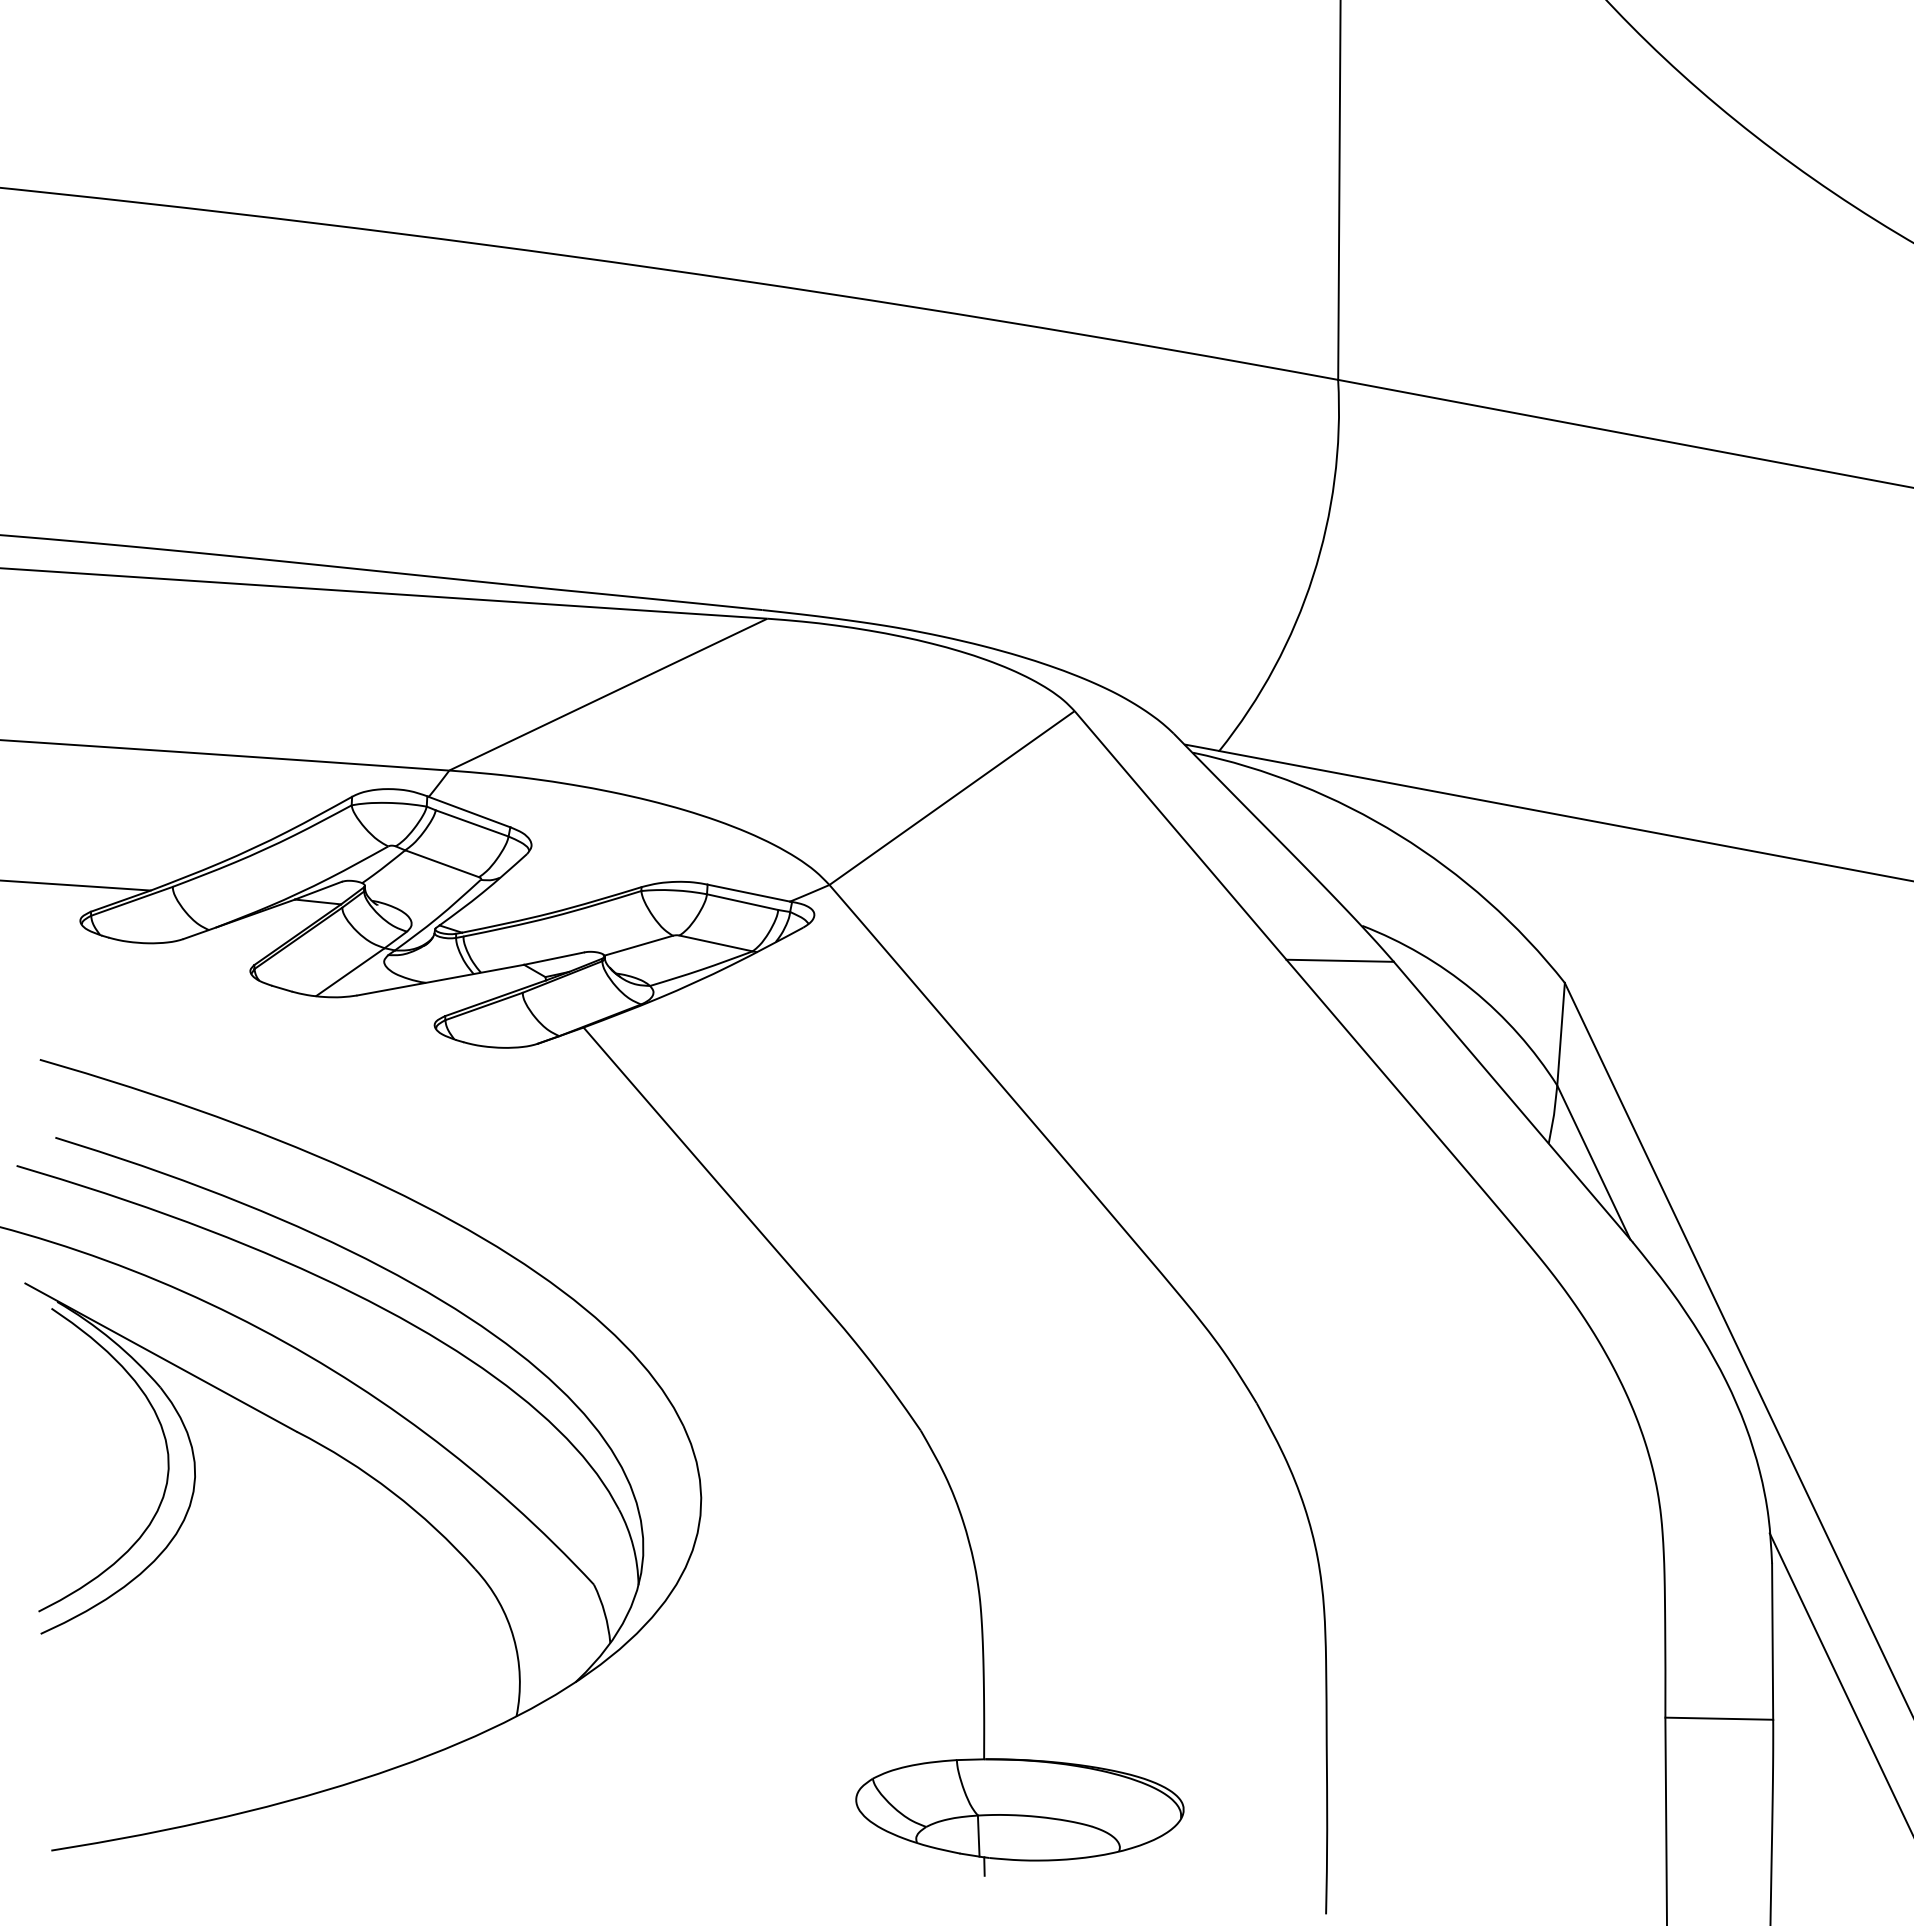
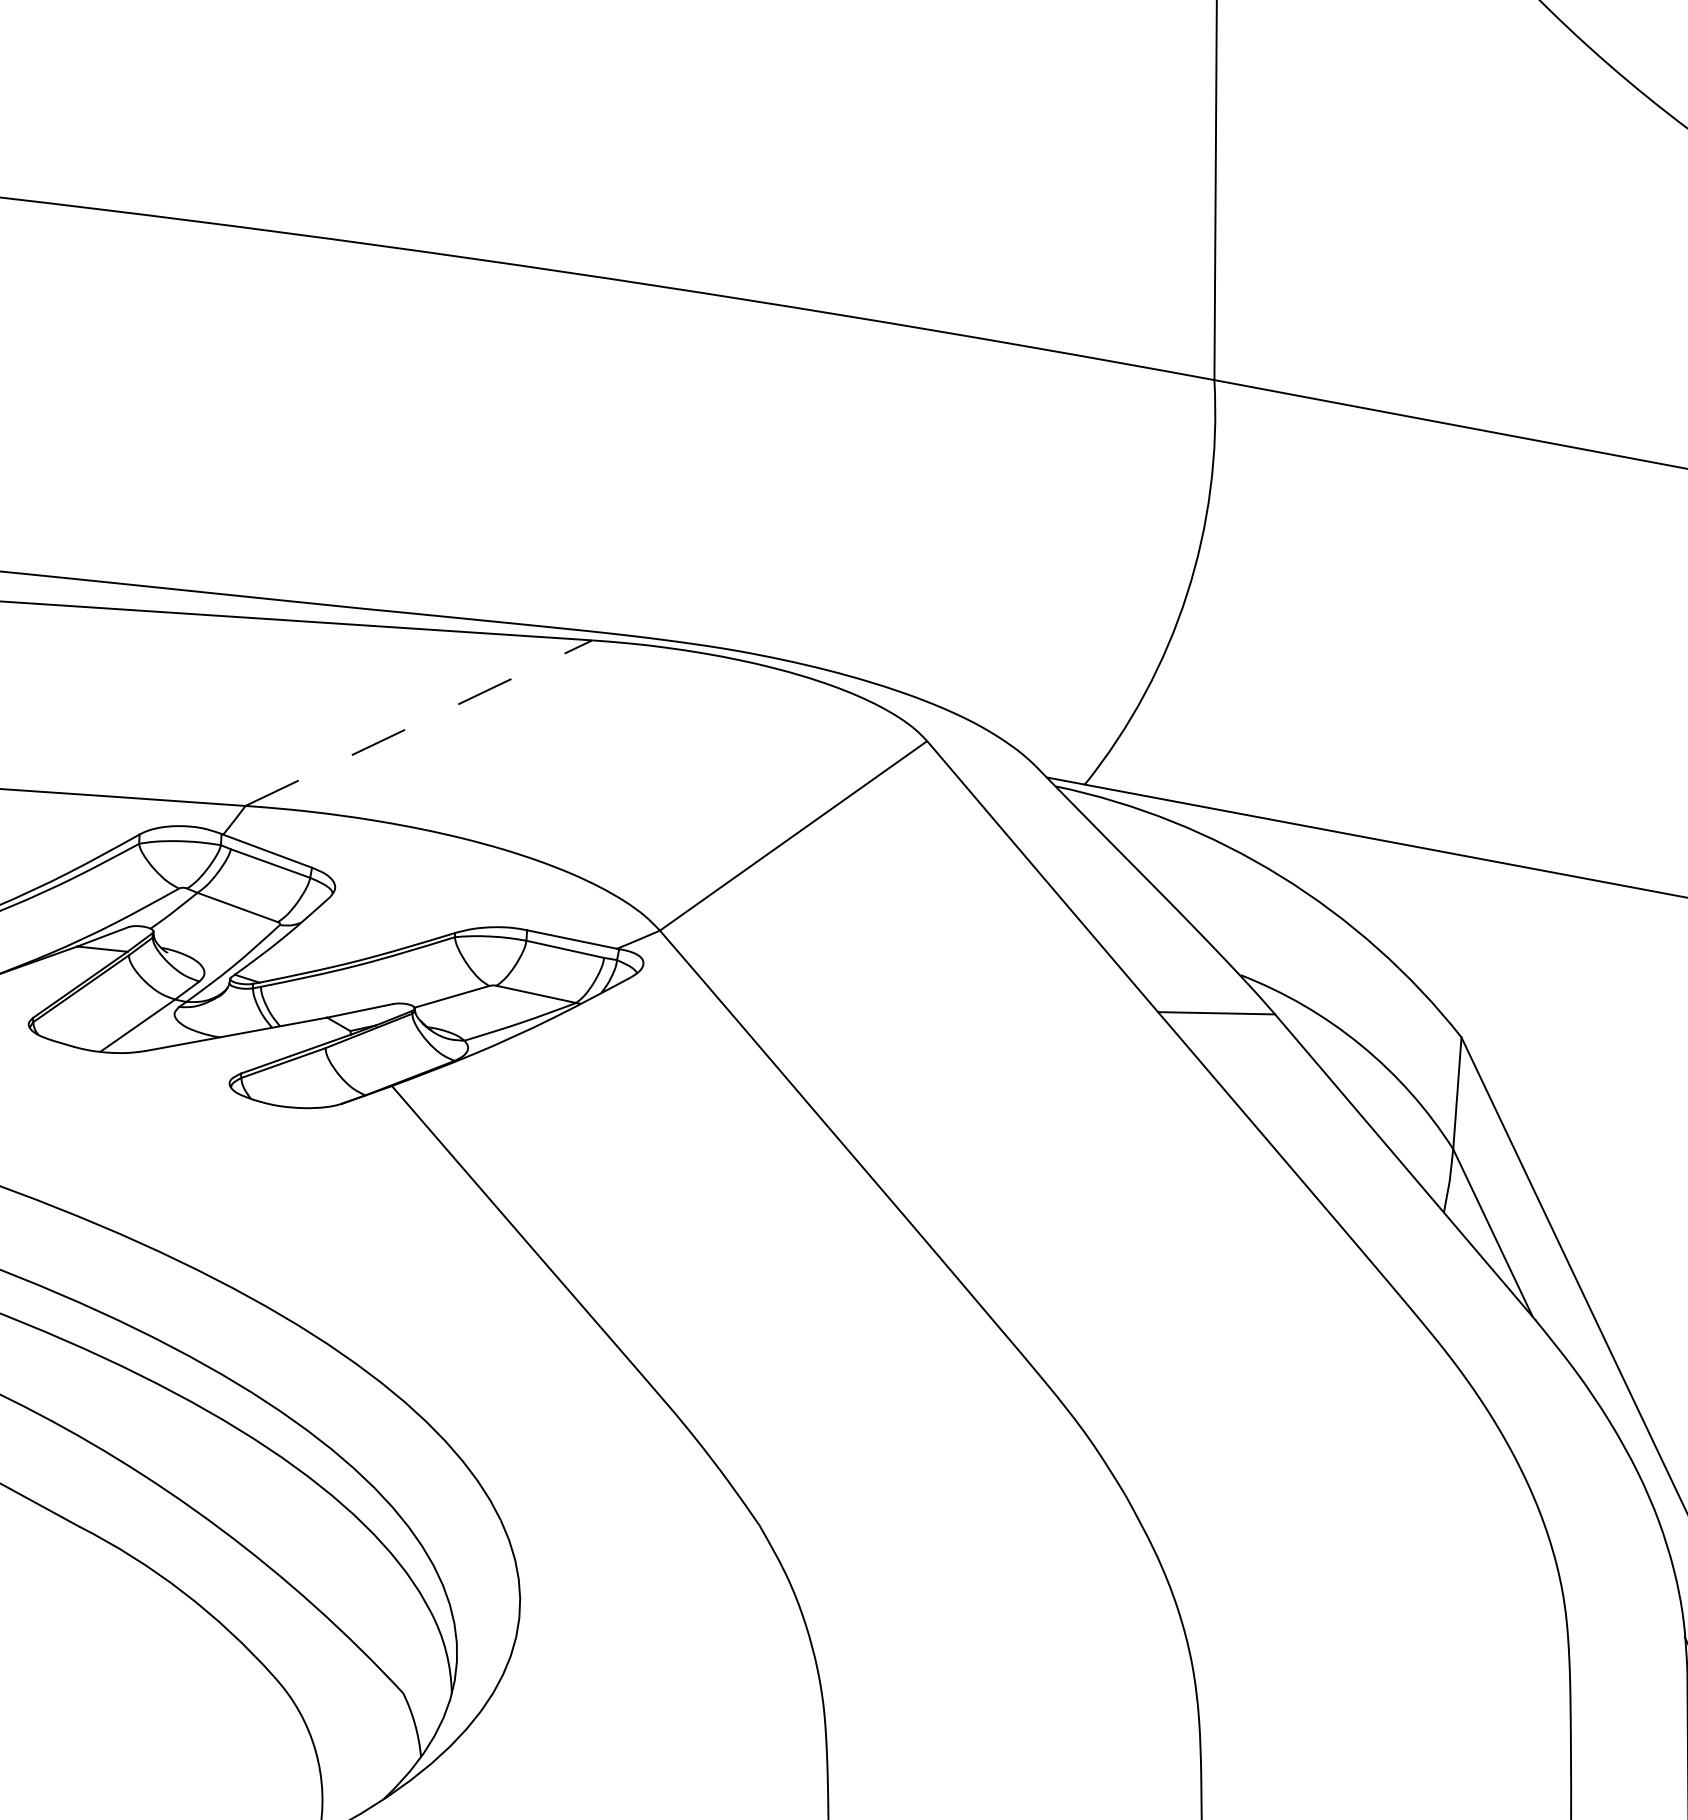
line: (608, 694) -> (419, 723), solid -> dashed

